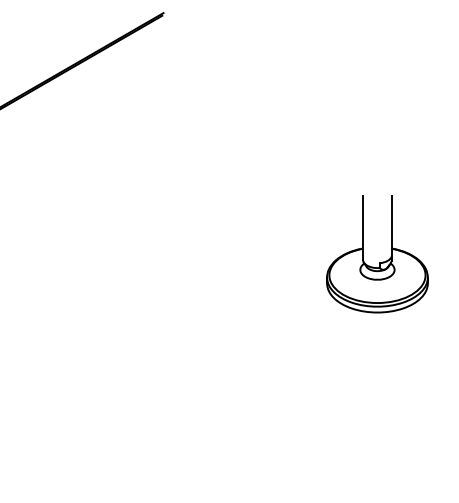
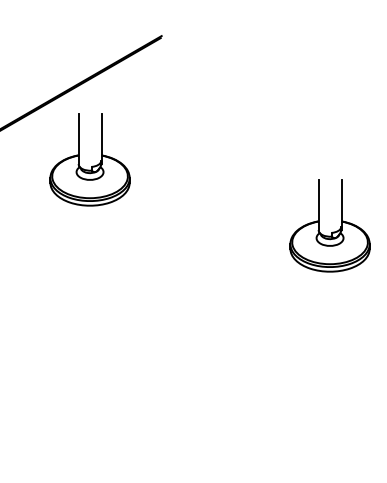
part: (75, 177) -> (92, 165), added

